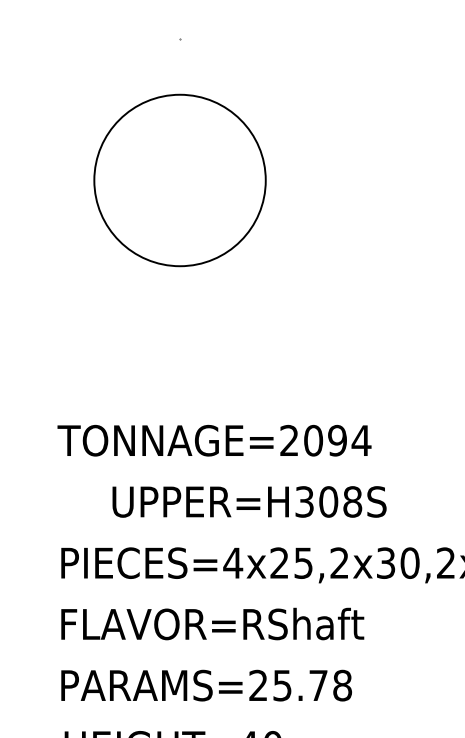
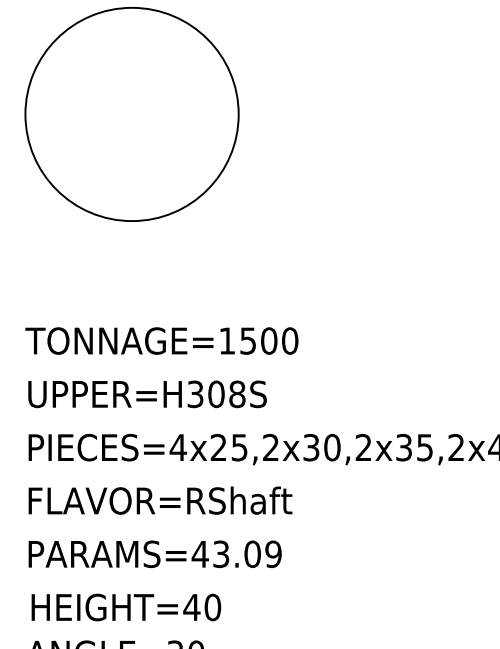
circle: (179, 180) -> (131, 114), size x1.43
text: (325, 440) -> (258, 340), TONNAGE=2094 -> TONNAGE=1500
text: (249, 502) -> (147, 394), moved
text: (299, 685) -> (236, 554), PARAMS=25.78 -> PARAMS=43.09

